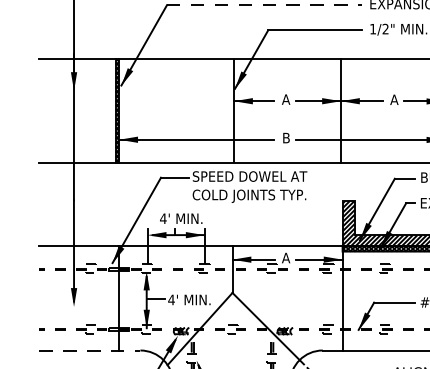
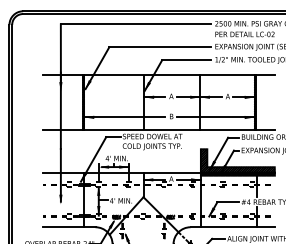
line: (265, 5) -> (160, 47), dashed -> solid
line: (90, 350) -> (69, 227), dashed -> solid

